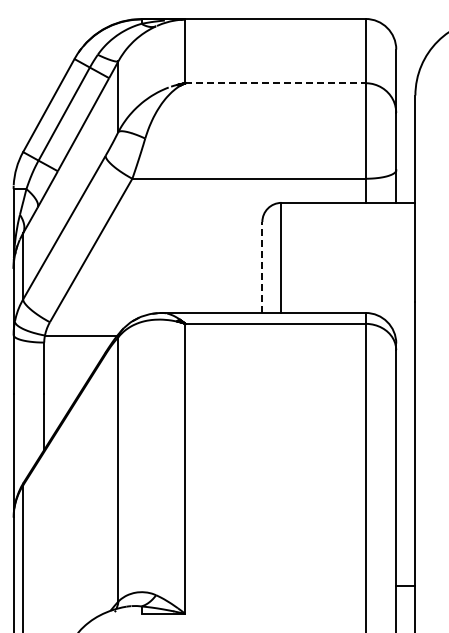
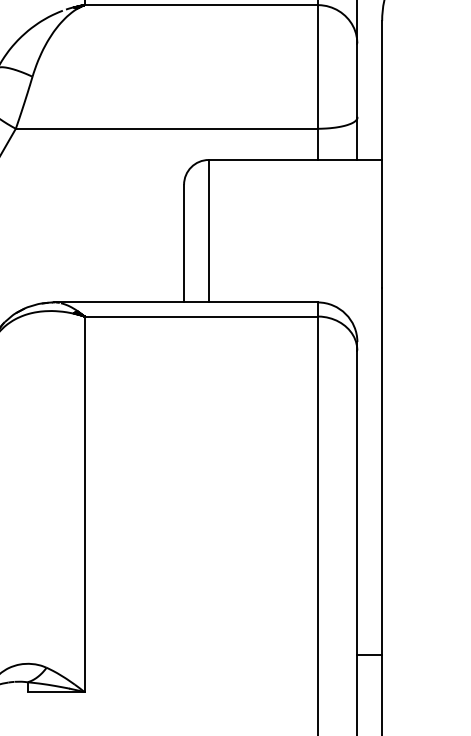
line: (276, 83) -> (202, 5), dashed -> solid
line: (262, 266) -> (184, 242), dashed -> solid

